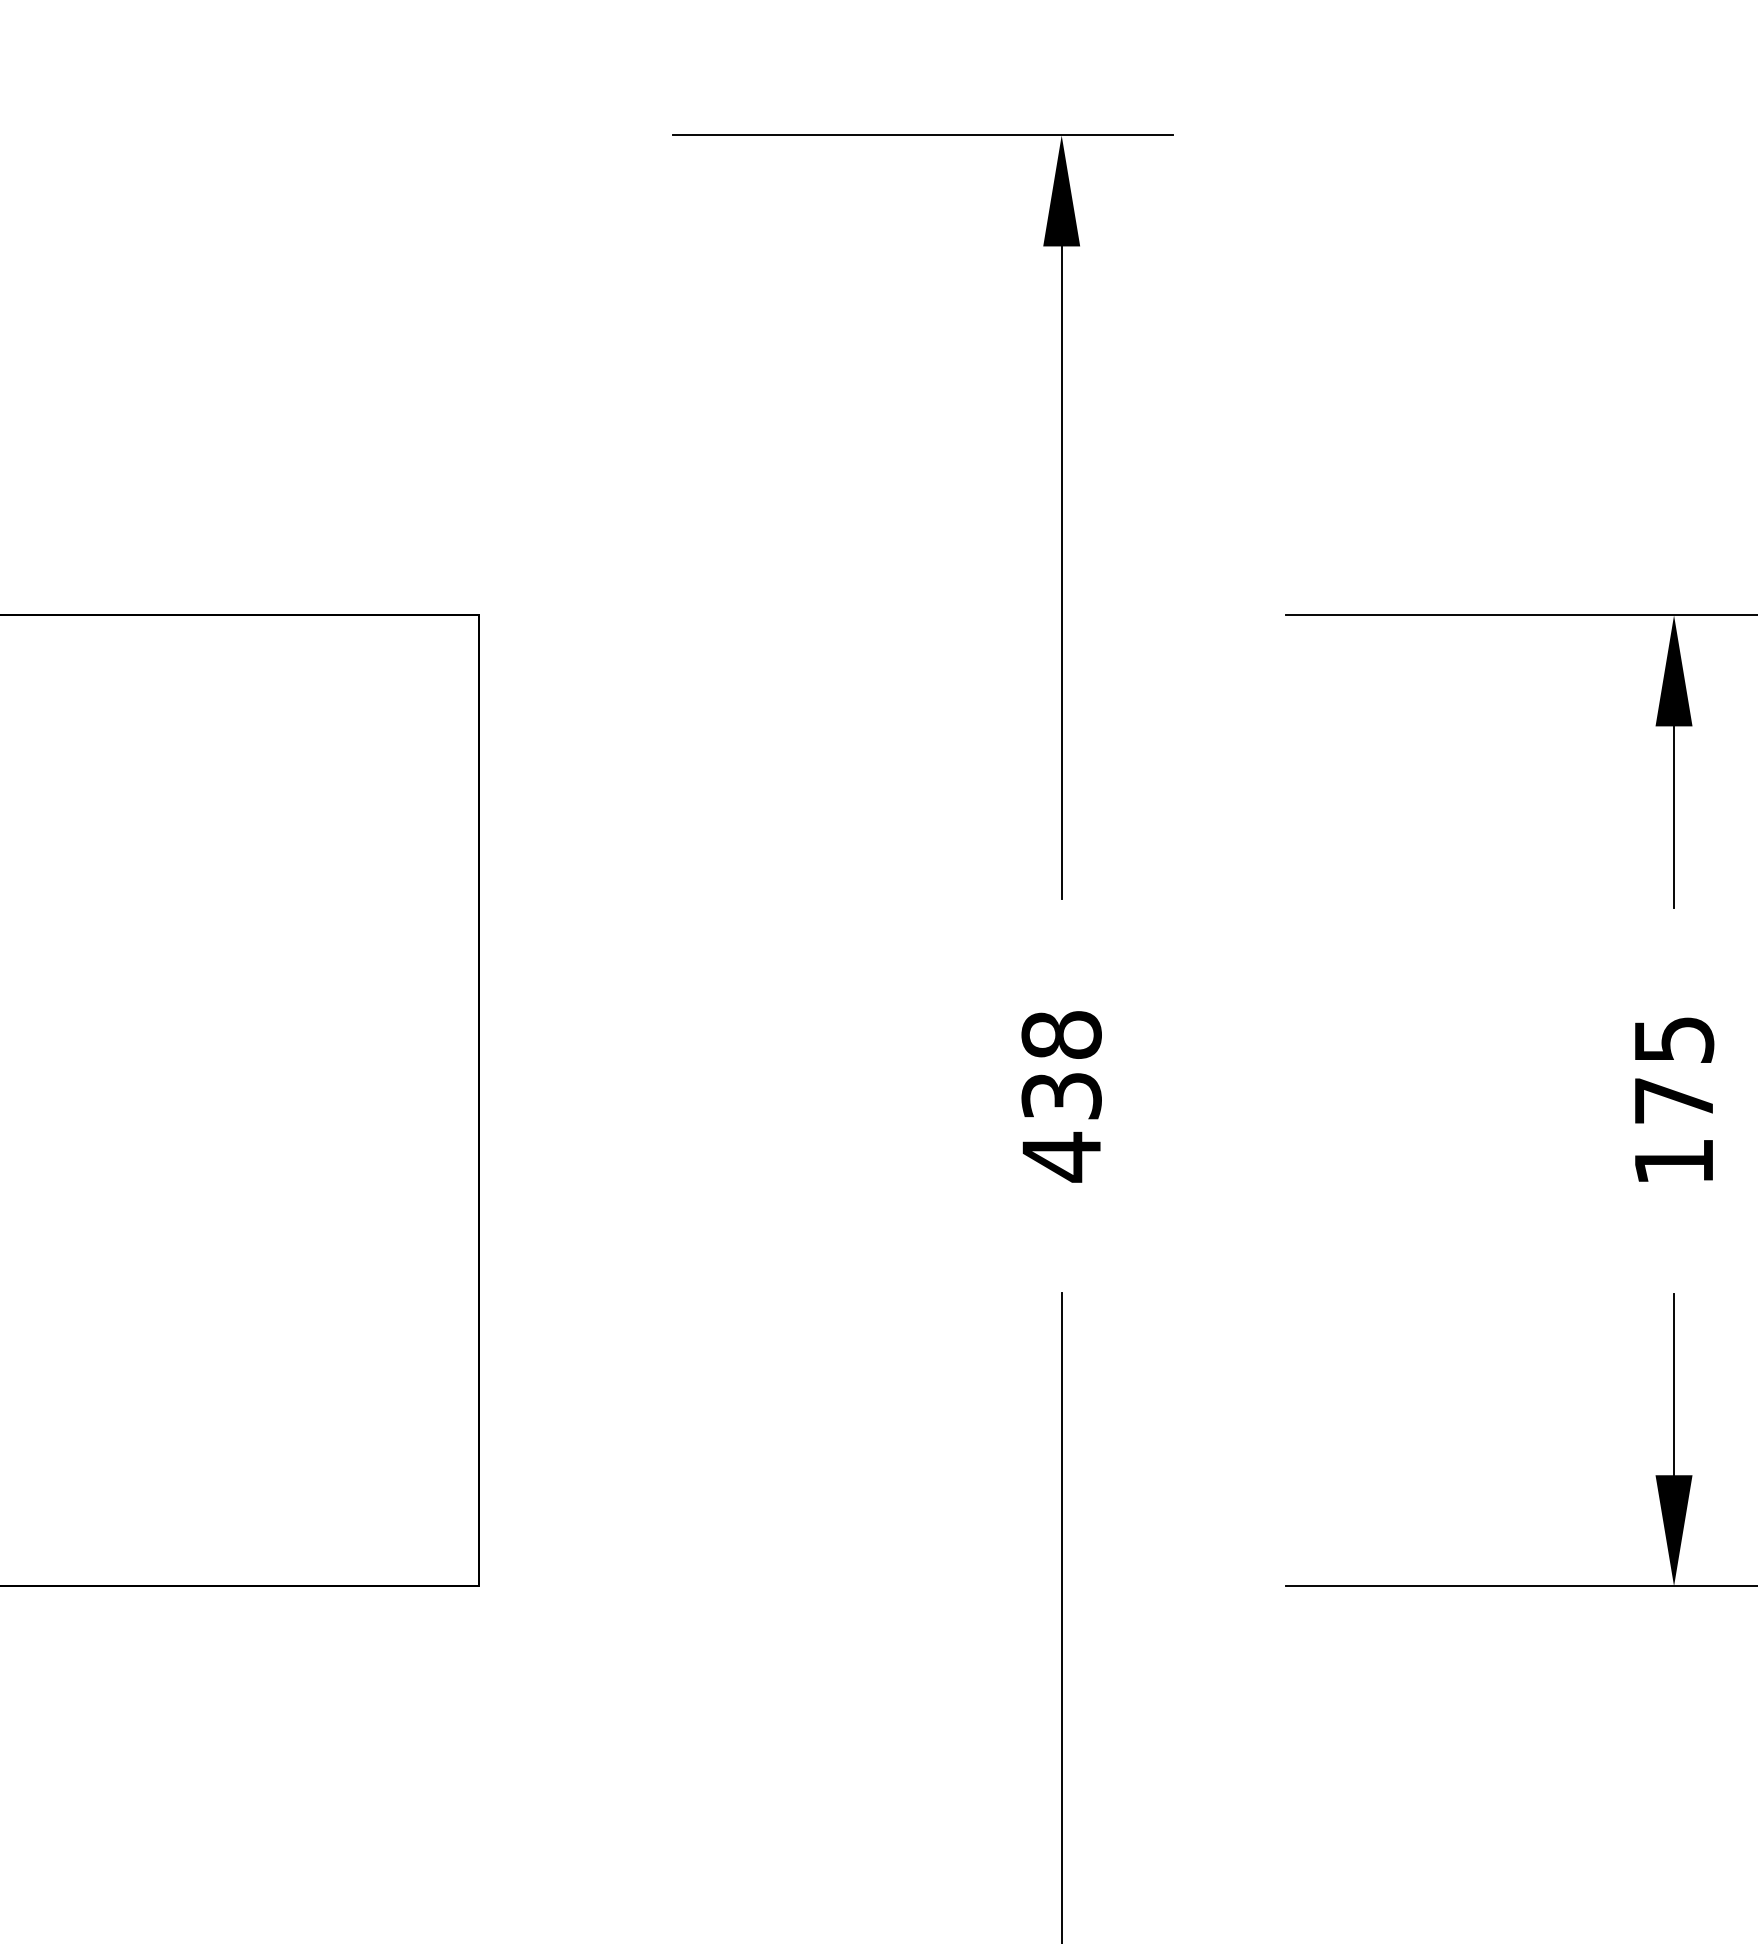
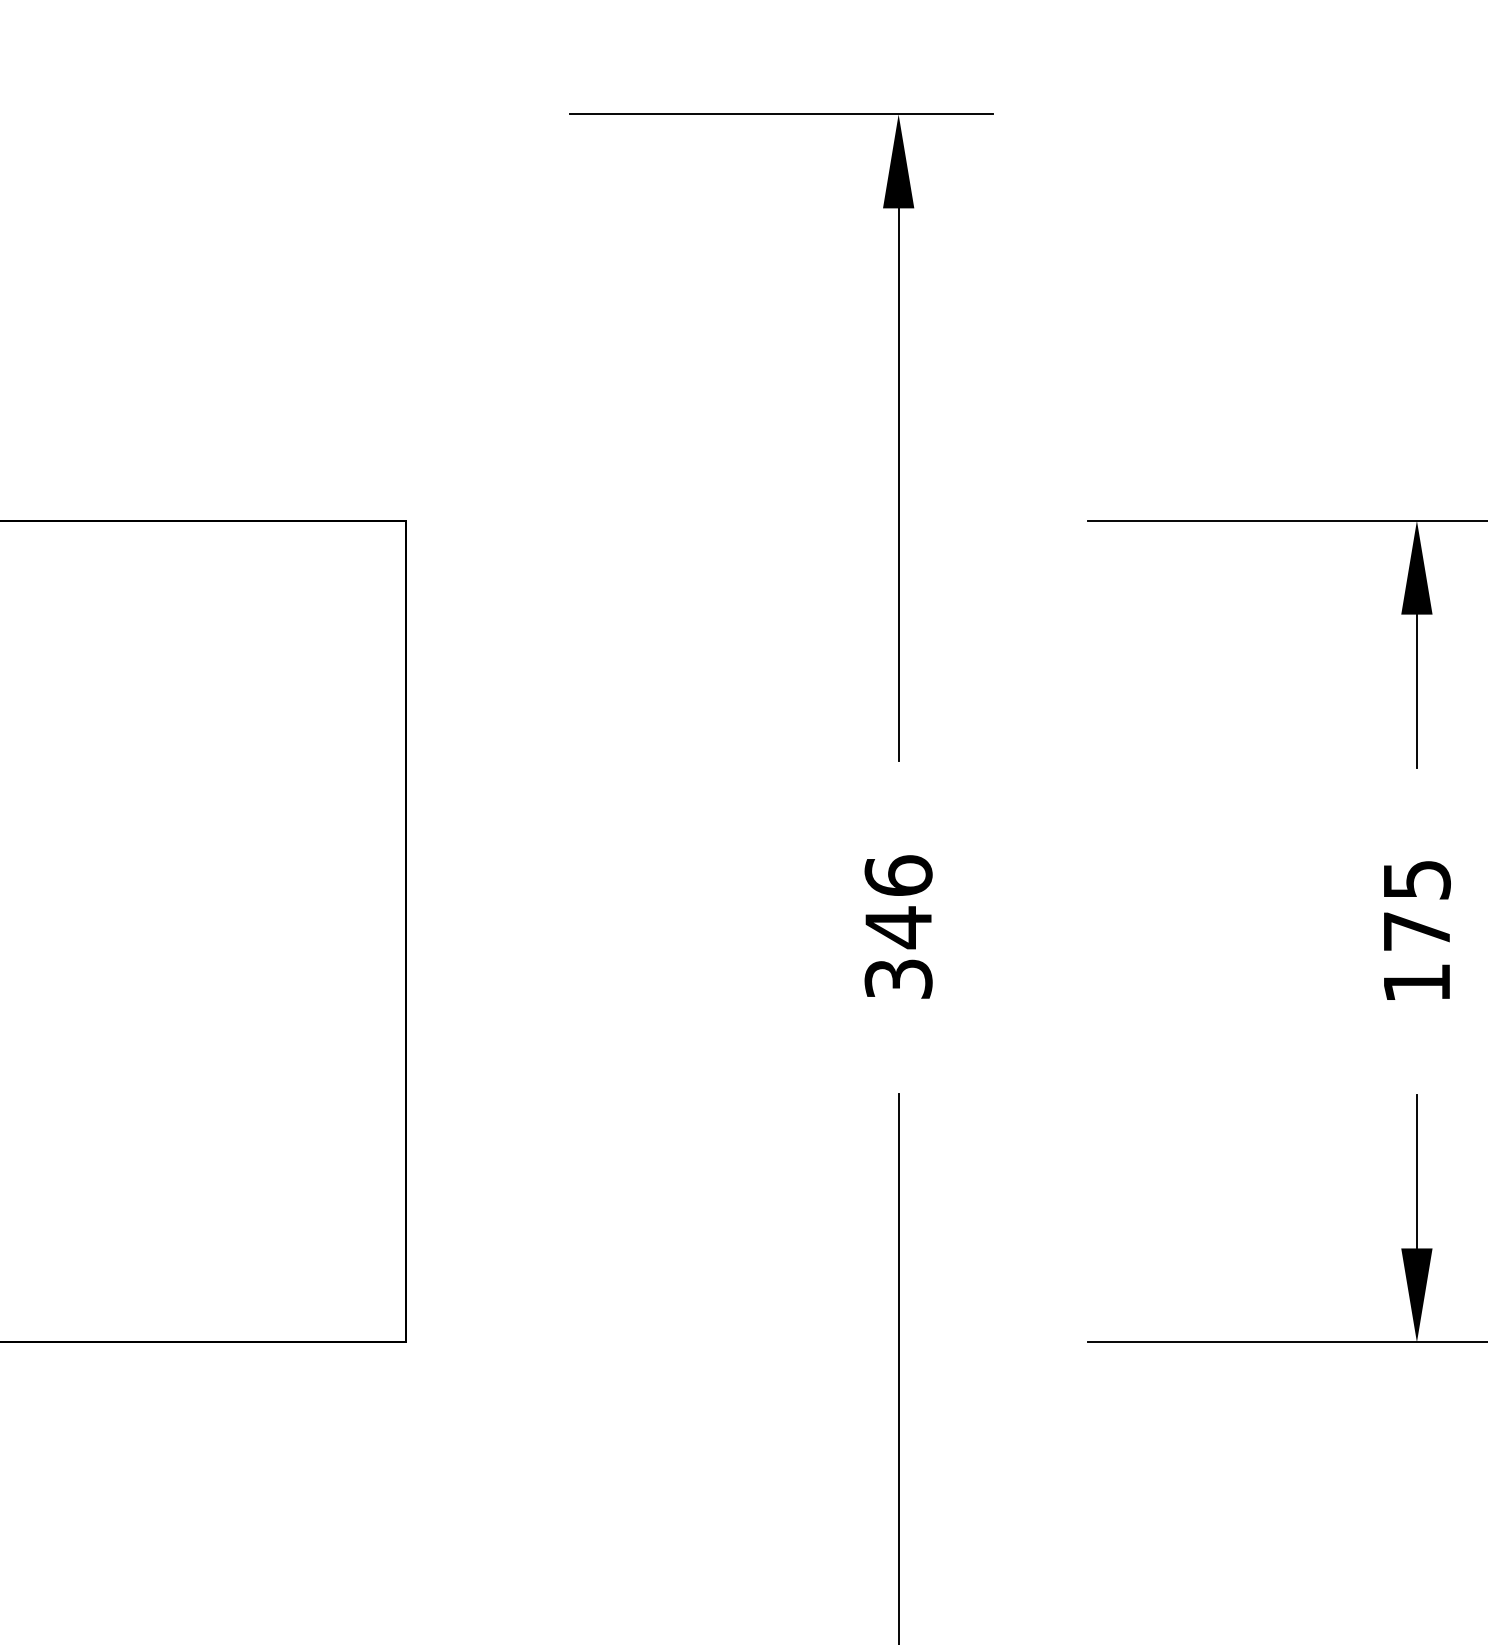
text: (1061, 1096) -> (898, 927), 438 -> 346

